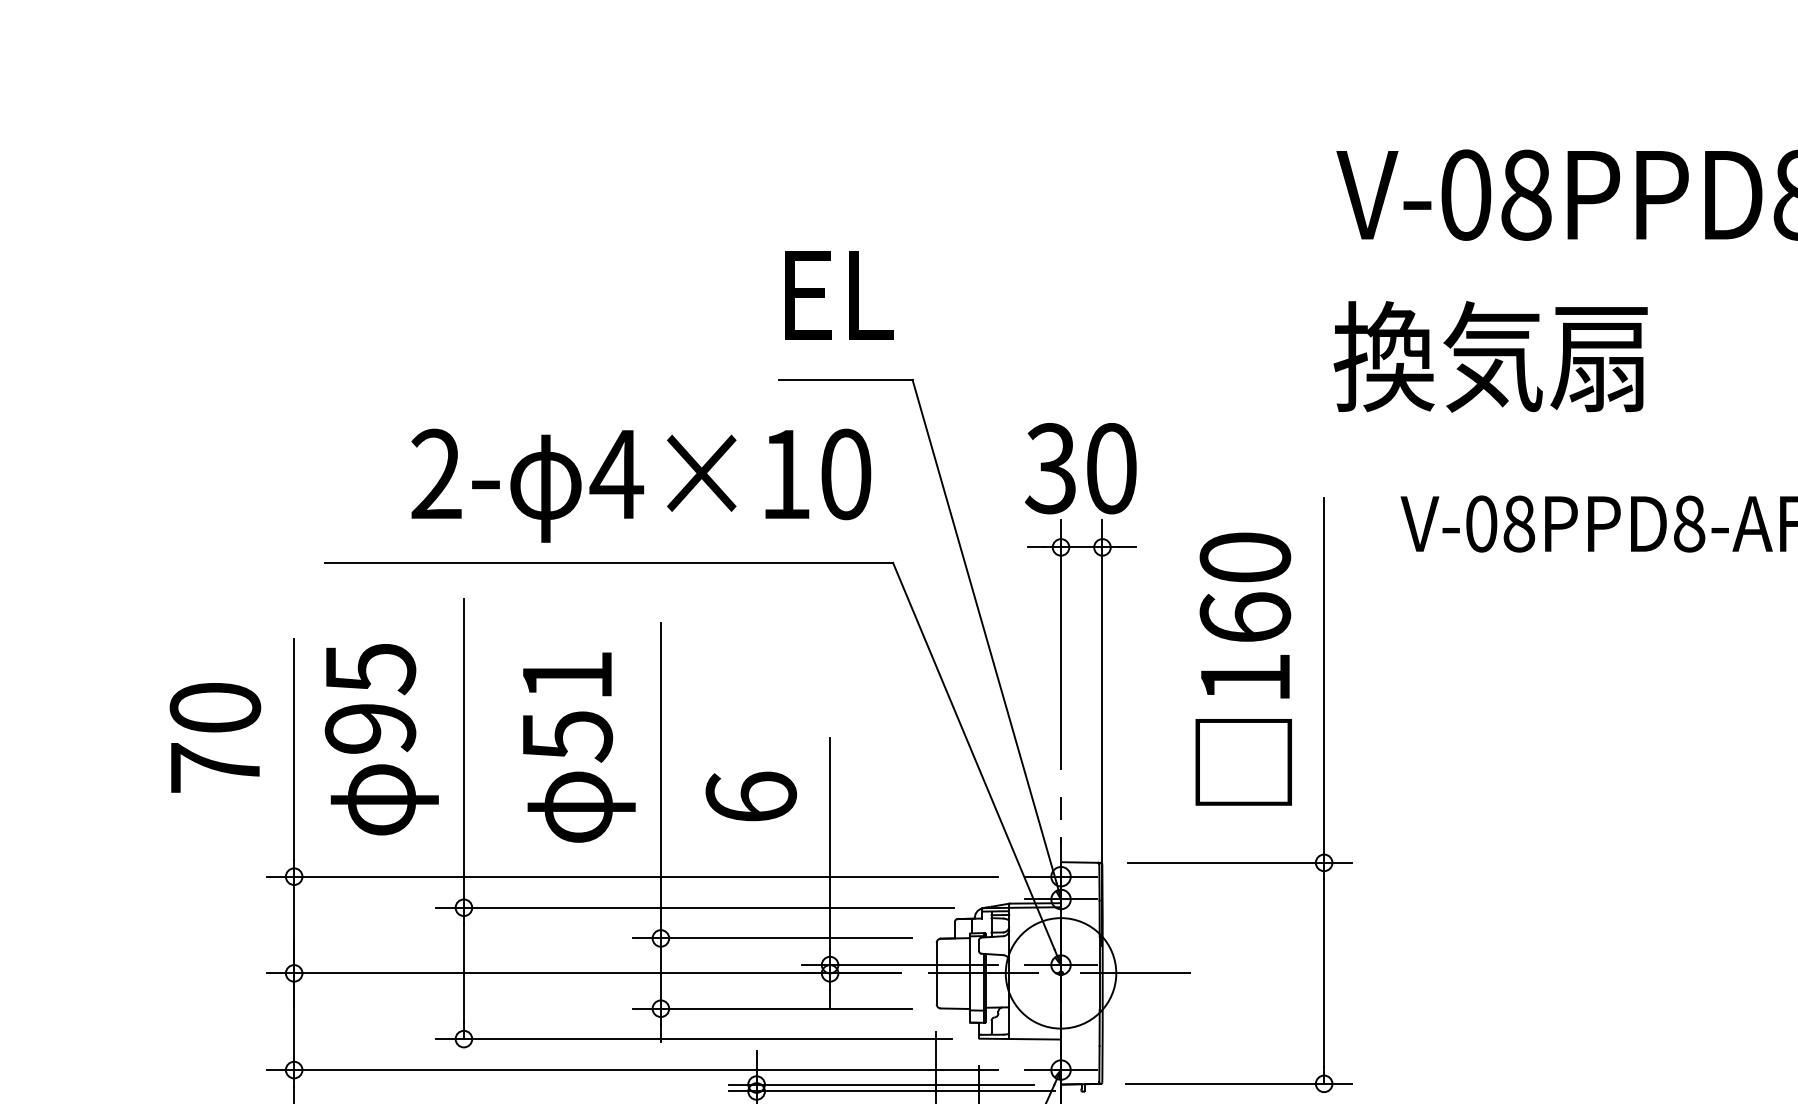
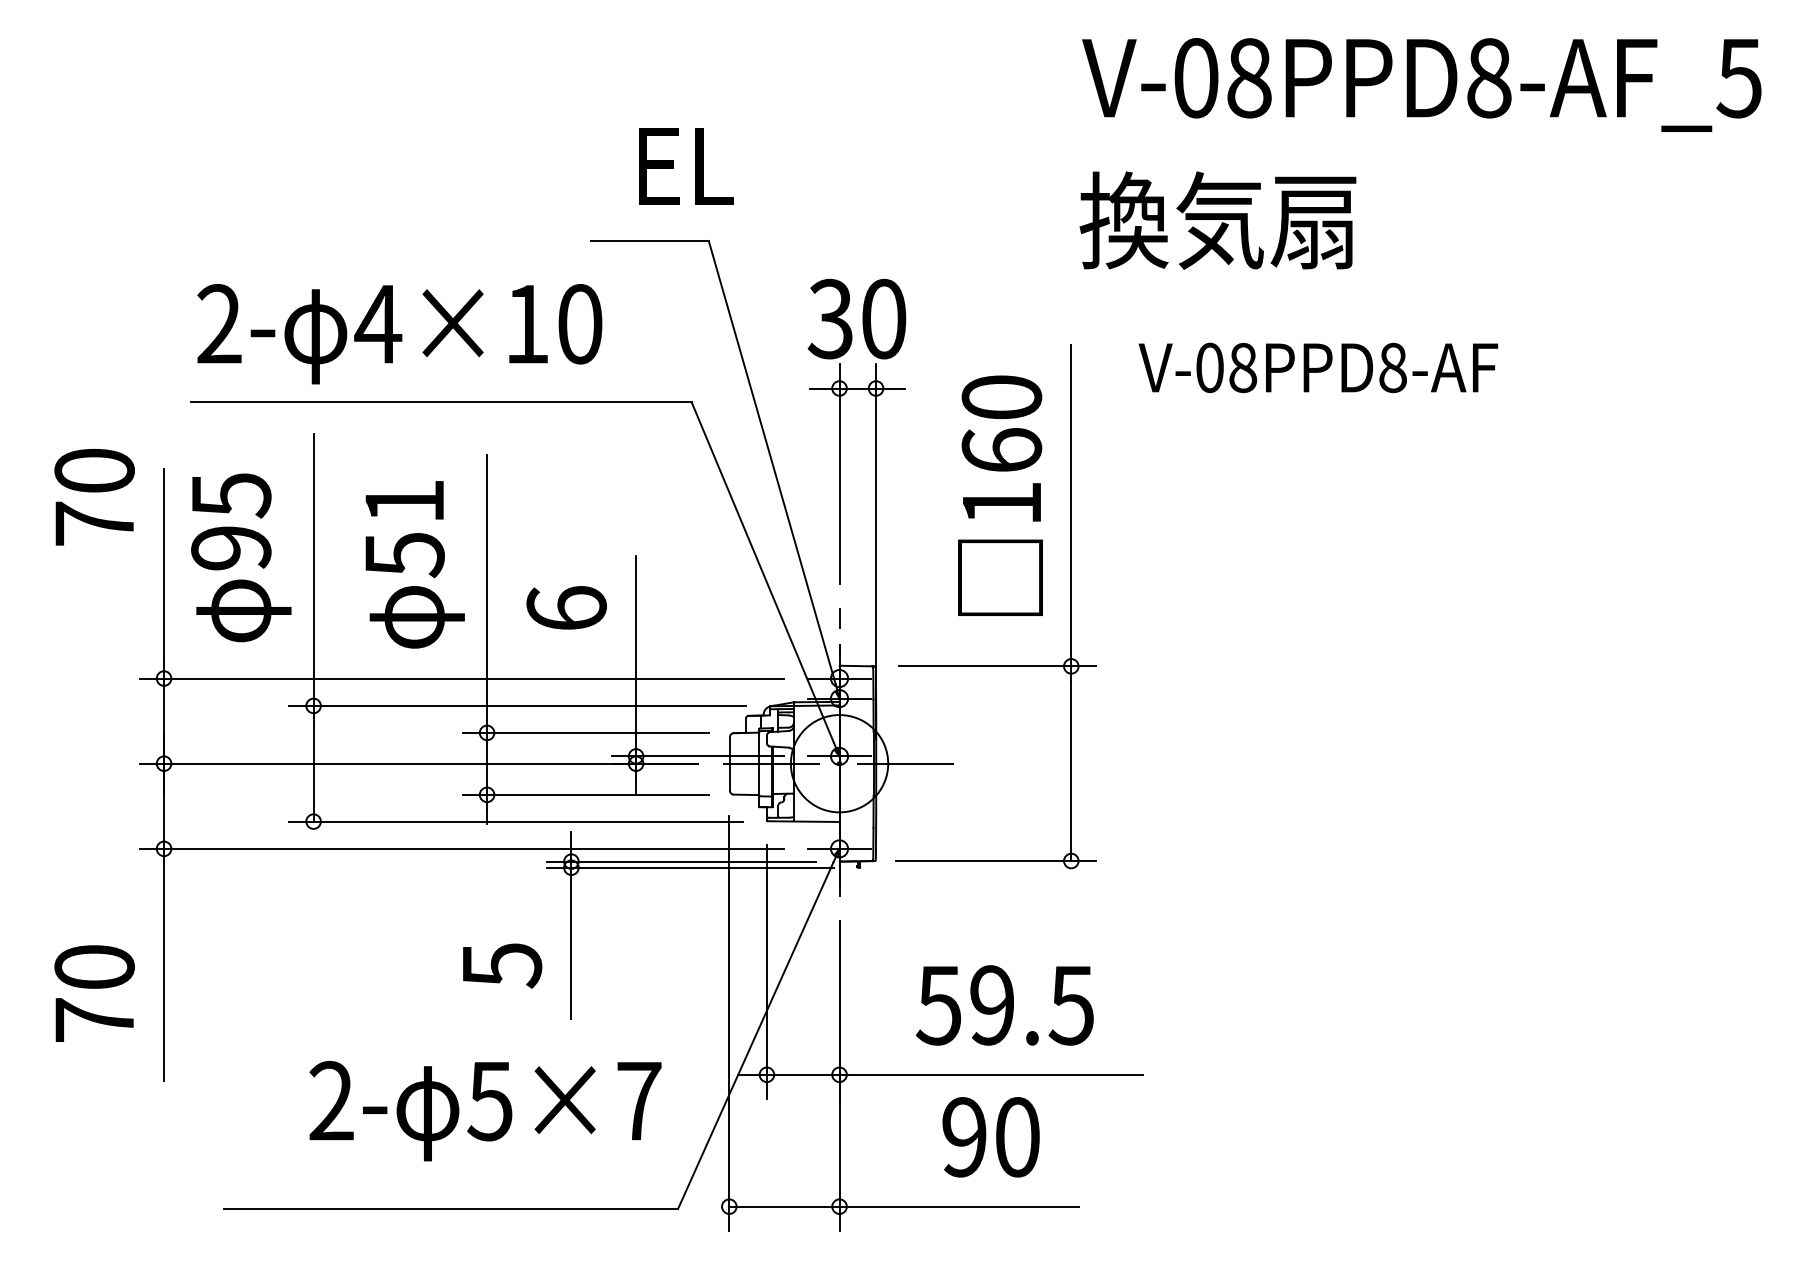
text: (839, 295) -> (686, 166), moved
text: (640, 486) -> (399, 334), moved
text: (215, 738) -> (94, 497), moved

